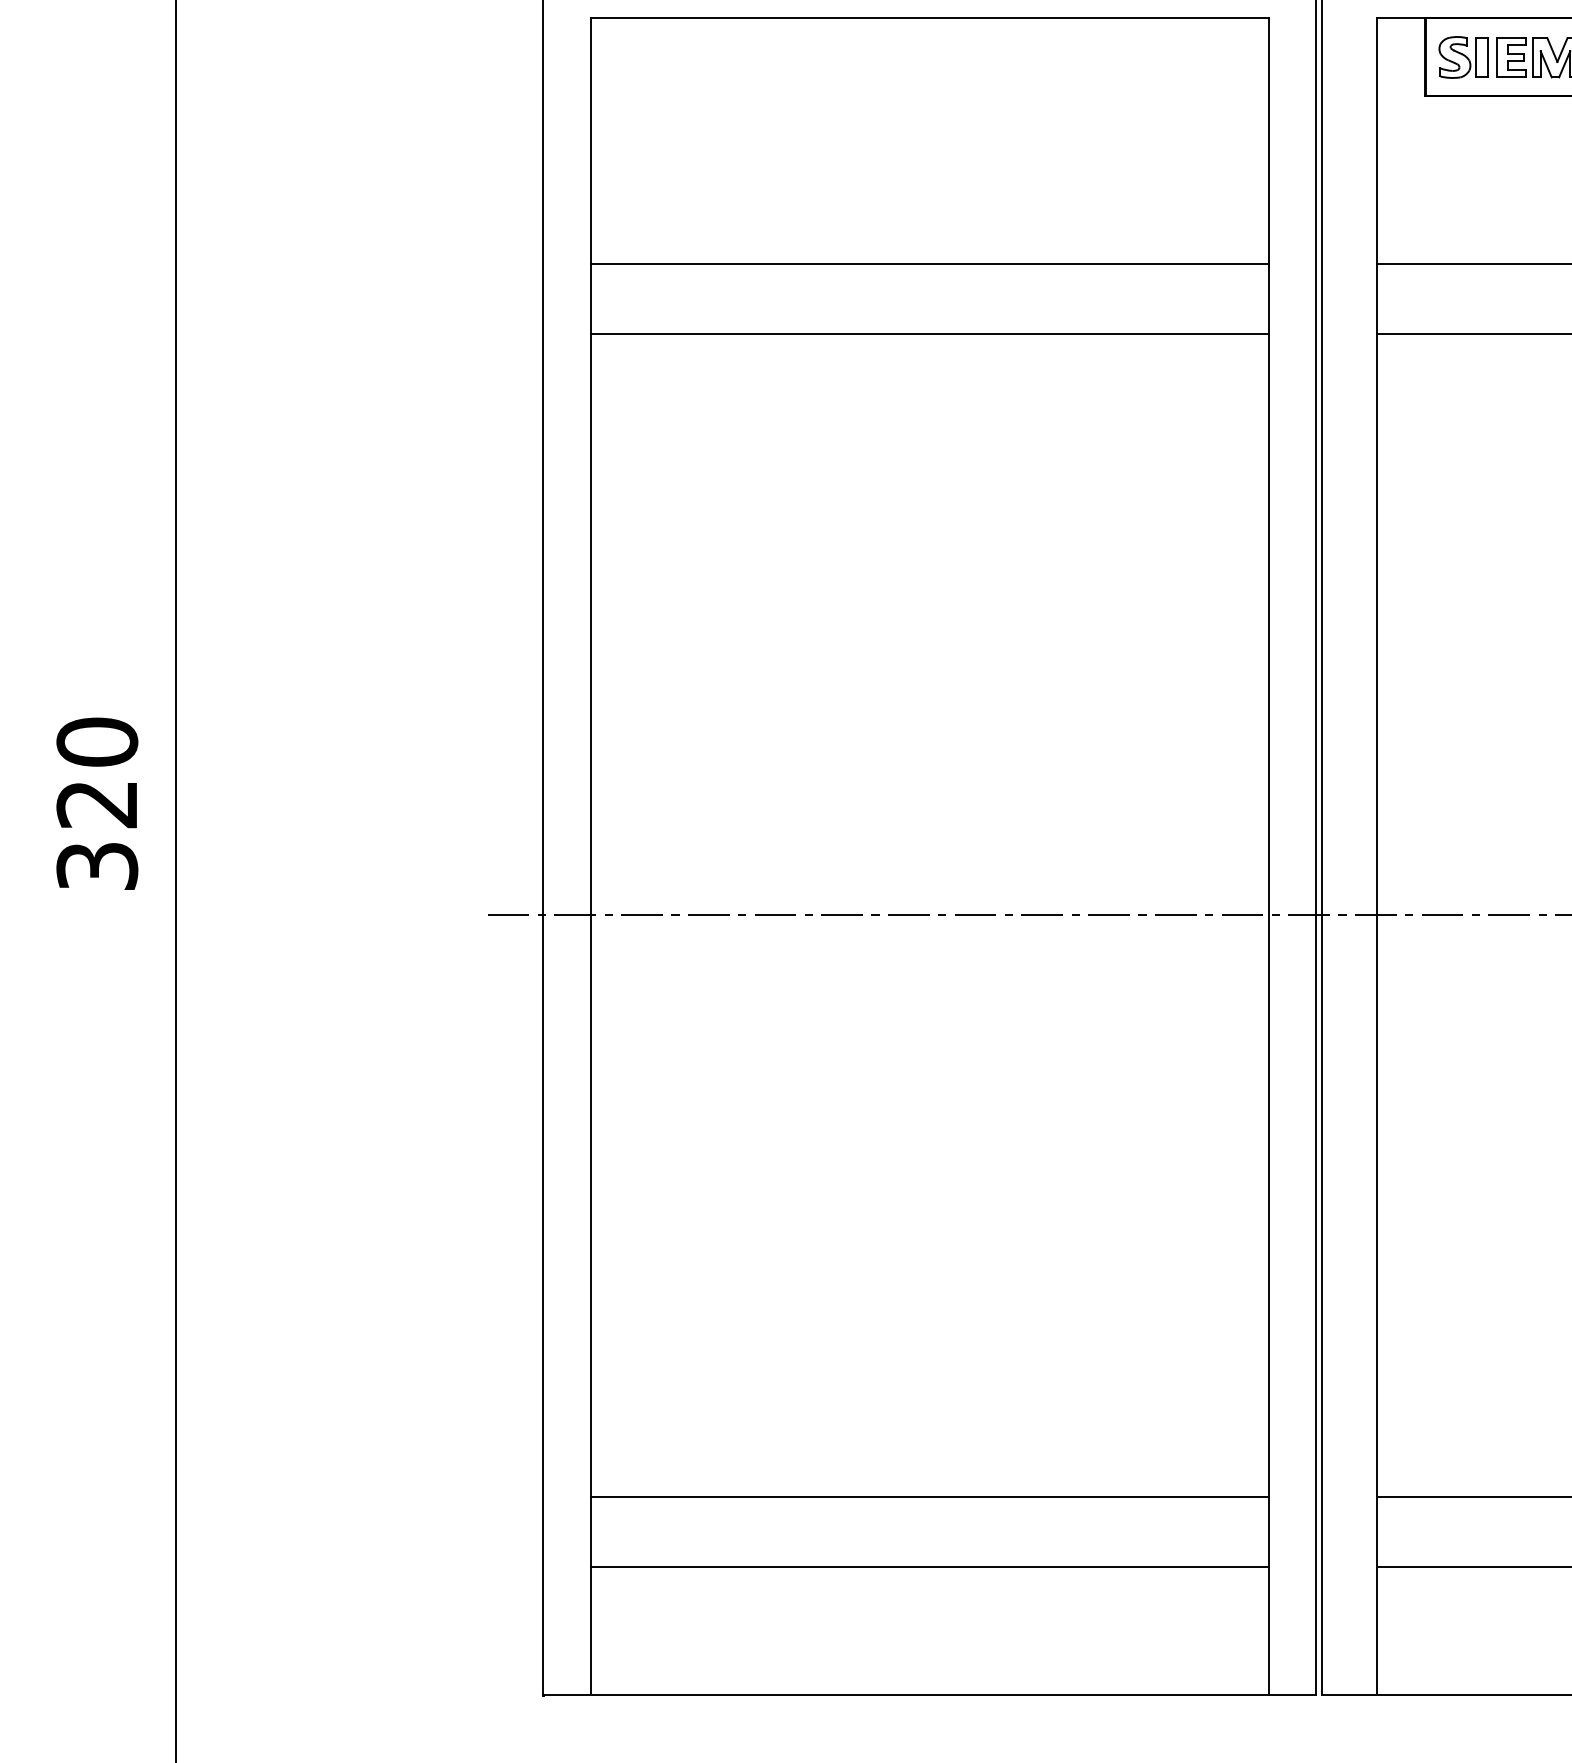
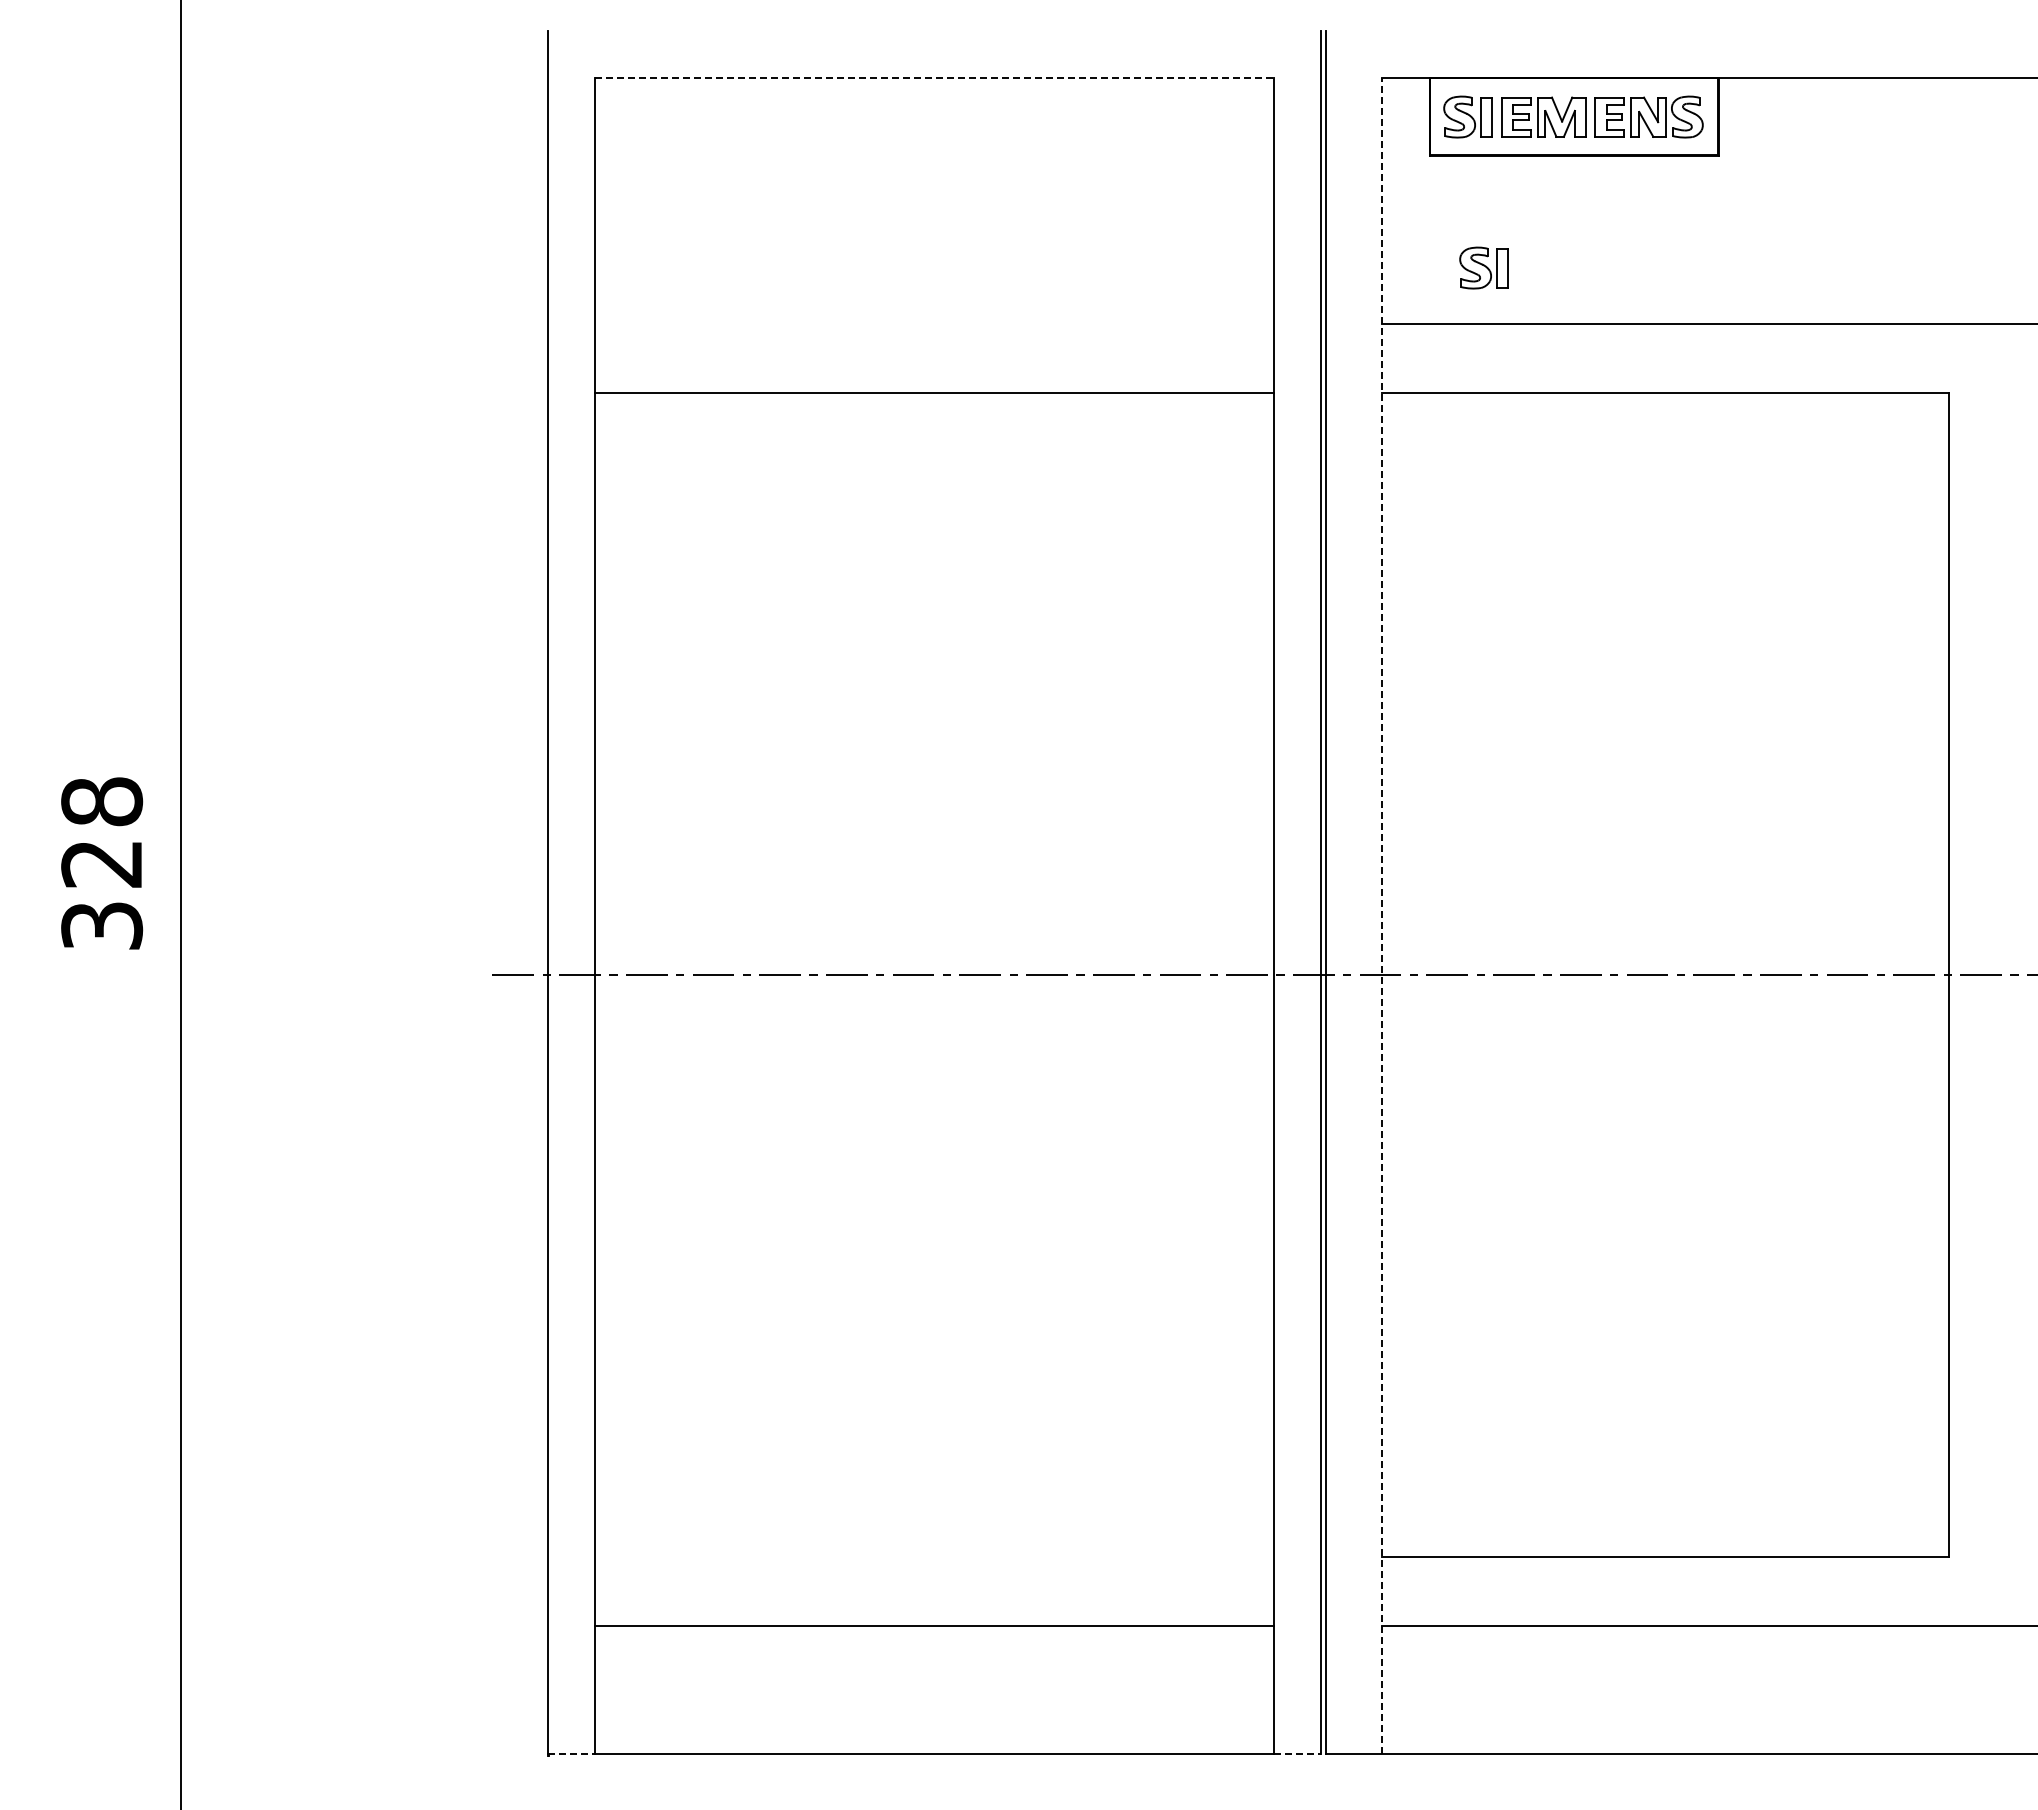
line: (929, 17) -> (934, 77), solid -> dashed
part: (1478, 207) -> (1483, 267), added
line: (929, 263) -> (934, 323), removed
text: (96, 741) -> (101, 801), 320 -> 328
line: (1376, 855) -> (1381, 915), solid -> dashed
line: (929, 1496) -> (934, 1556), removed
line: (566, 1694) -> (571, 1754), solid -> dashed
line: (1292, 1694) -> (1297, 1754), solid -> dashed

